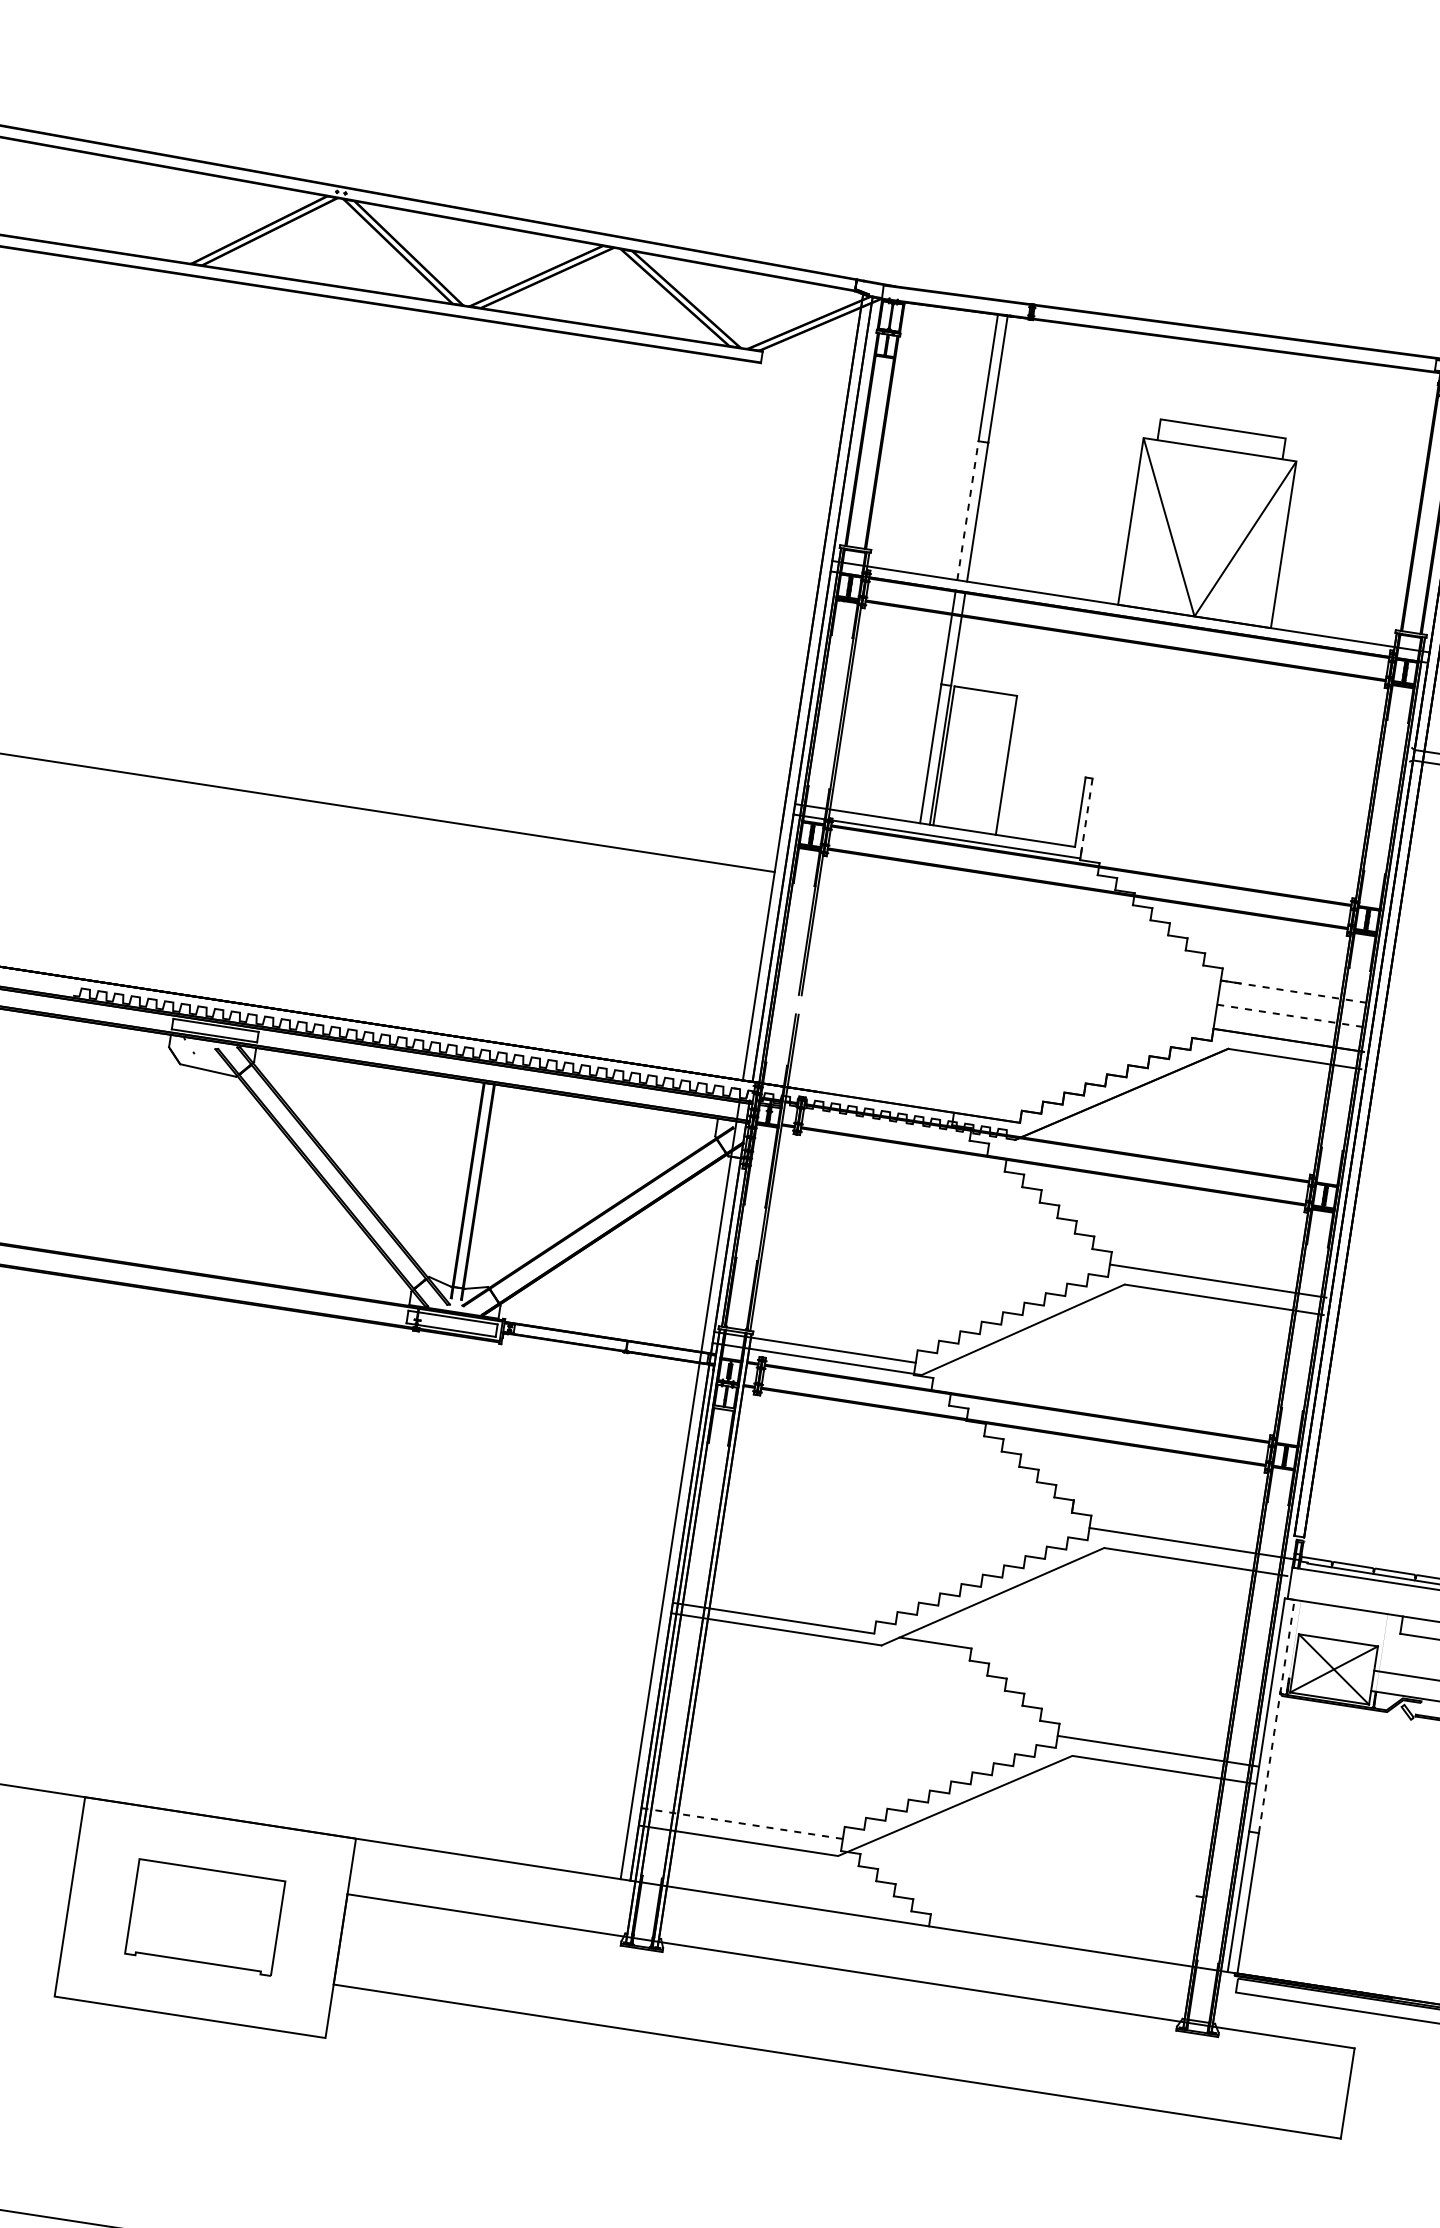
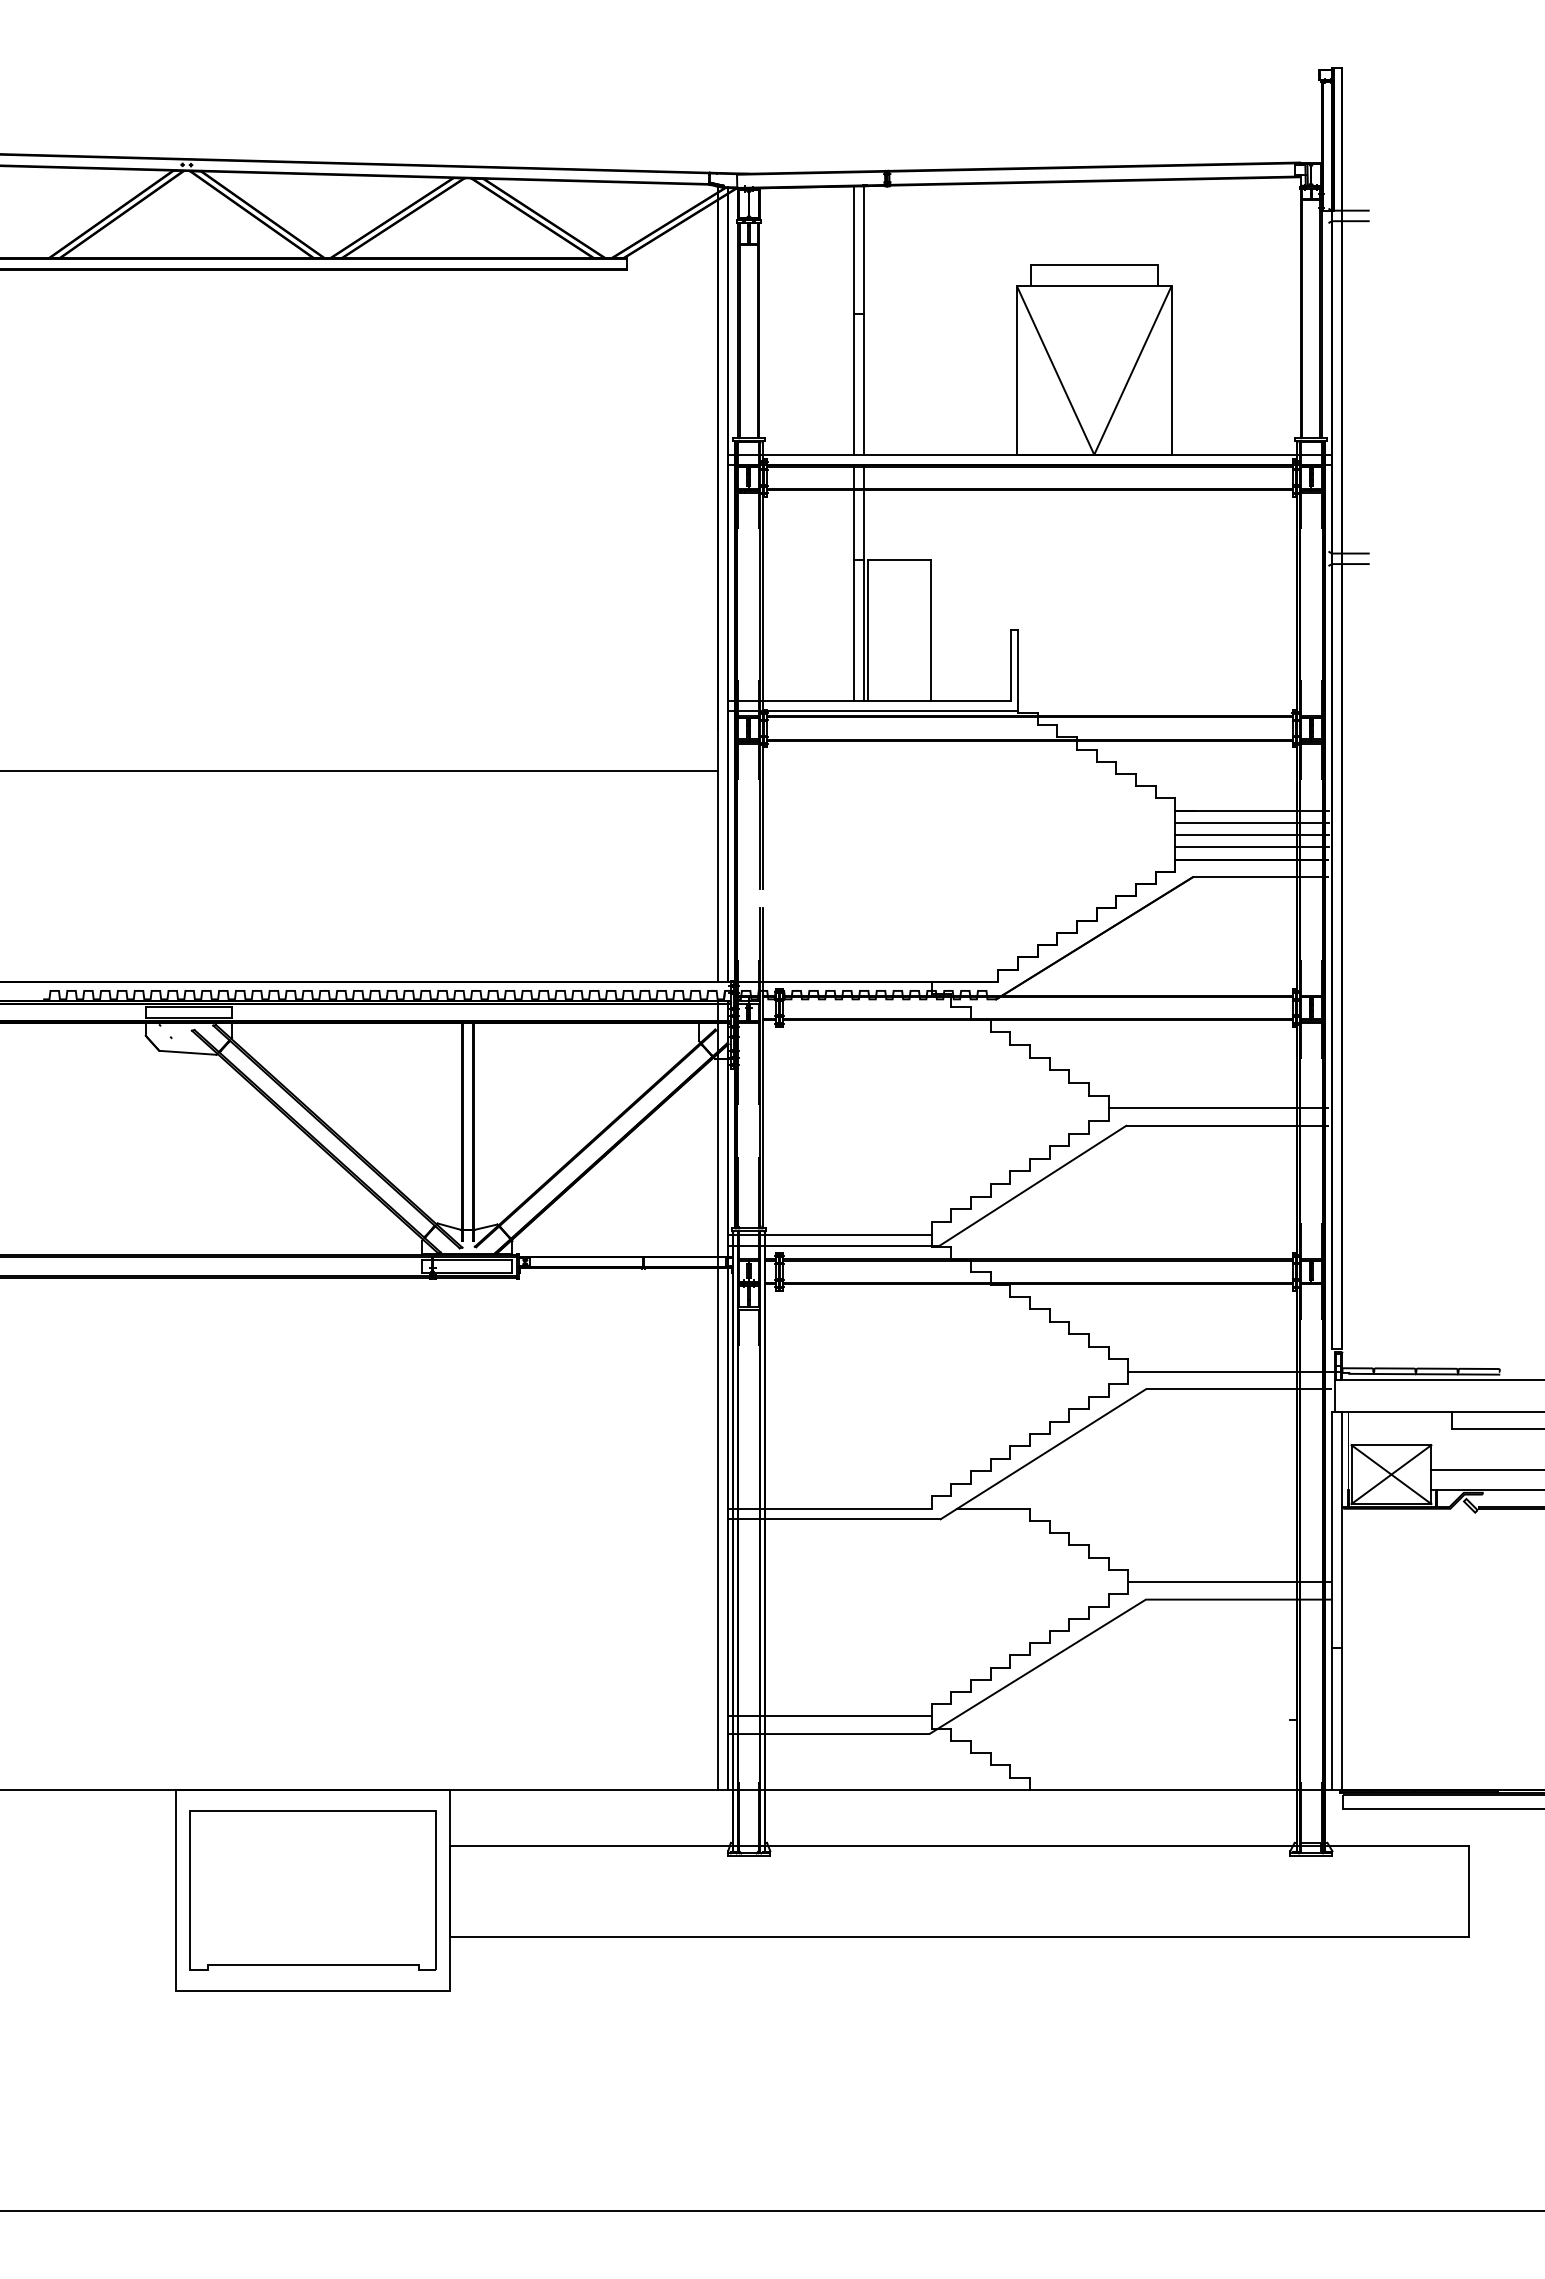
line: (968, 510) -> (854, 384), dashed -> solid
line: (1086, 819) -> (1018, 671), dashed -> solid
line: (1297, 991) -> (1252, 810), dashed -> solid
line: (1294, 1003) -> (1251, 822), added
line: (1293, 1016) -> (1252, 835), dashed -> solid
line: (1290, 1028) -> (1251, 847), added
line: (1276, 1716) -> (1341, 1529), dashed -> solid
line: (741, 1823) -> (829, 1716), dashed -> solid
part: (204, 1917) -> (312, 1890), size x1.67

